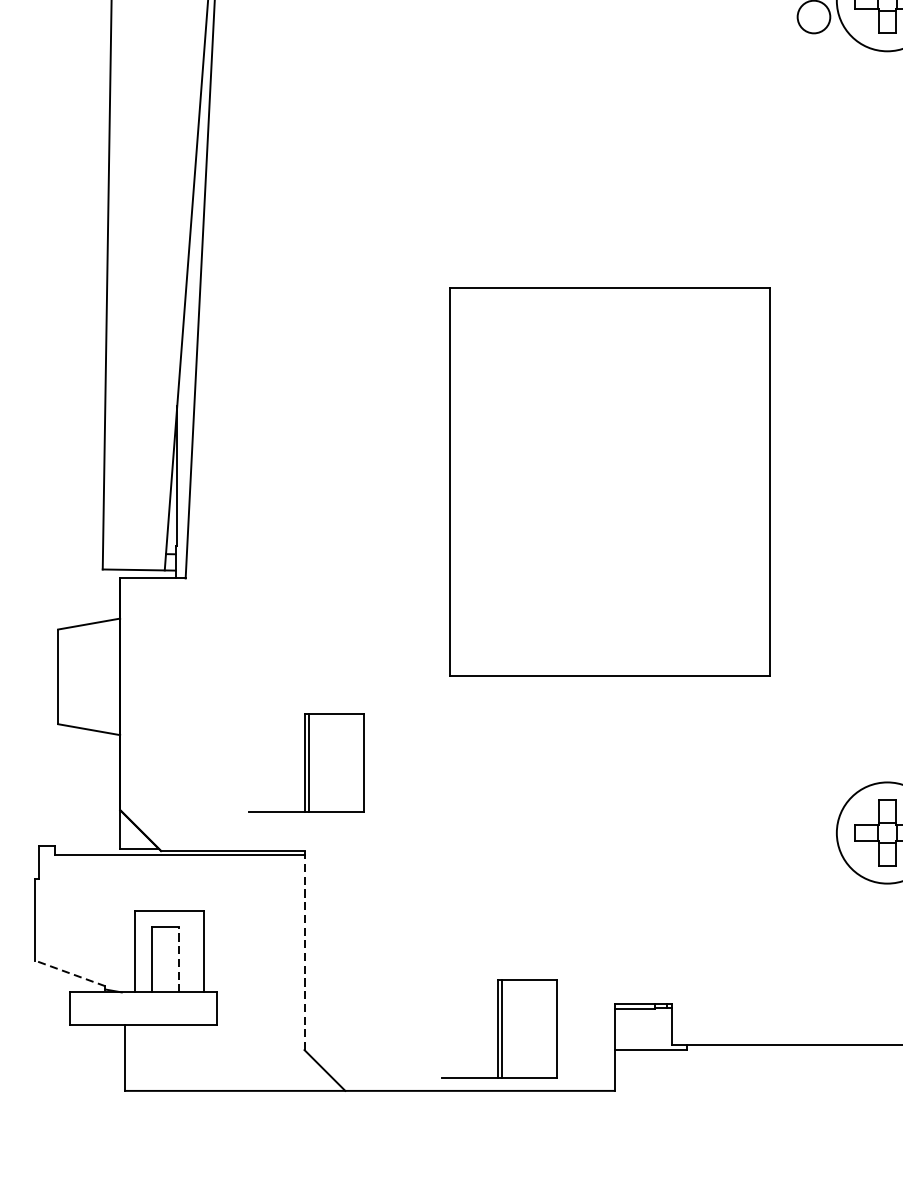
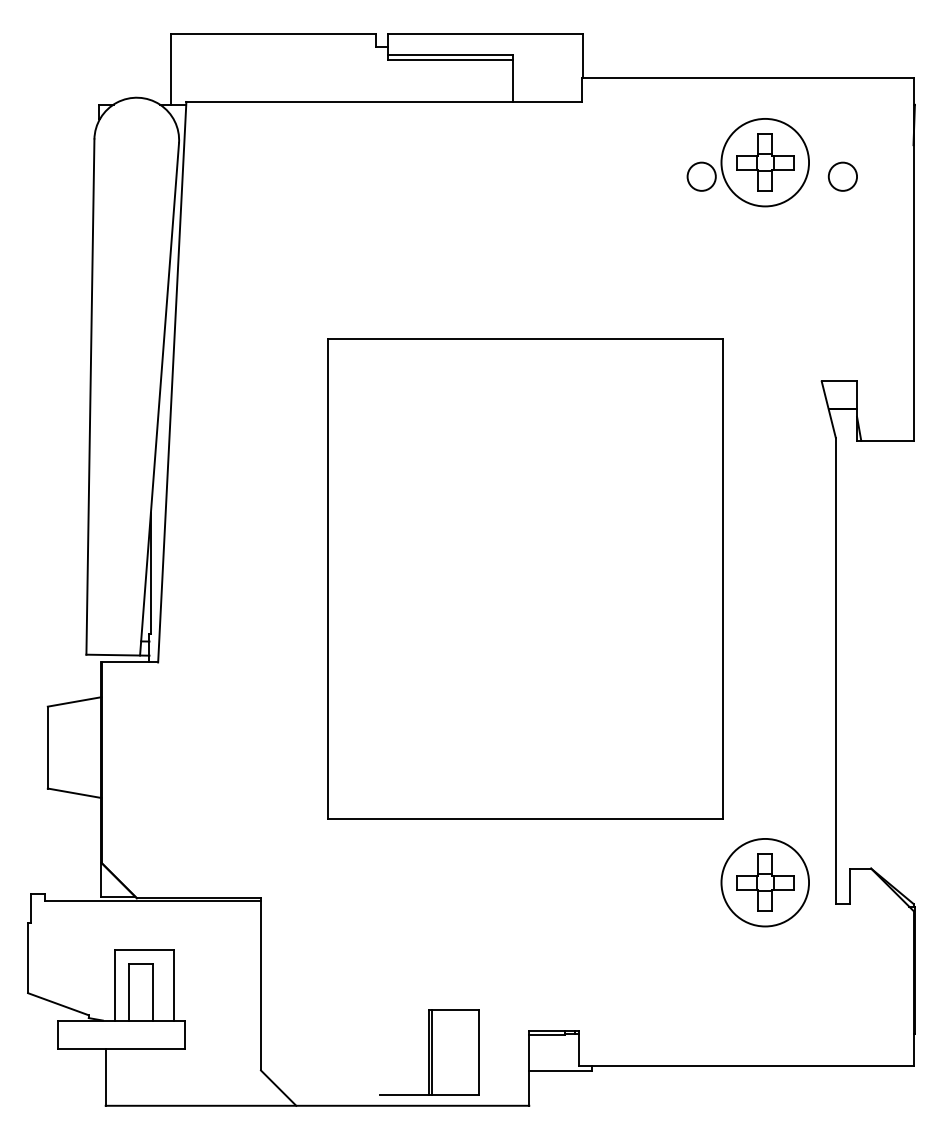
part: (610, 481) -> (525, 578), size x1.43
part: (306, 763) -> (262, 822), removed
line: (303, 949) -> (260, 983), dashed -> solid
line: (179, 958) -> (152, 991), dashed -> solid
line: (69, 973) -> (57, 1004), dashed -> solid

